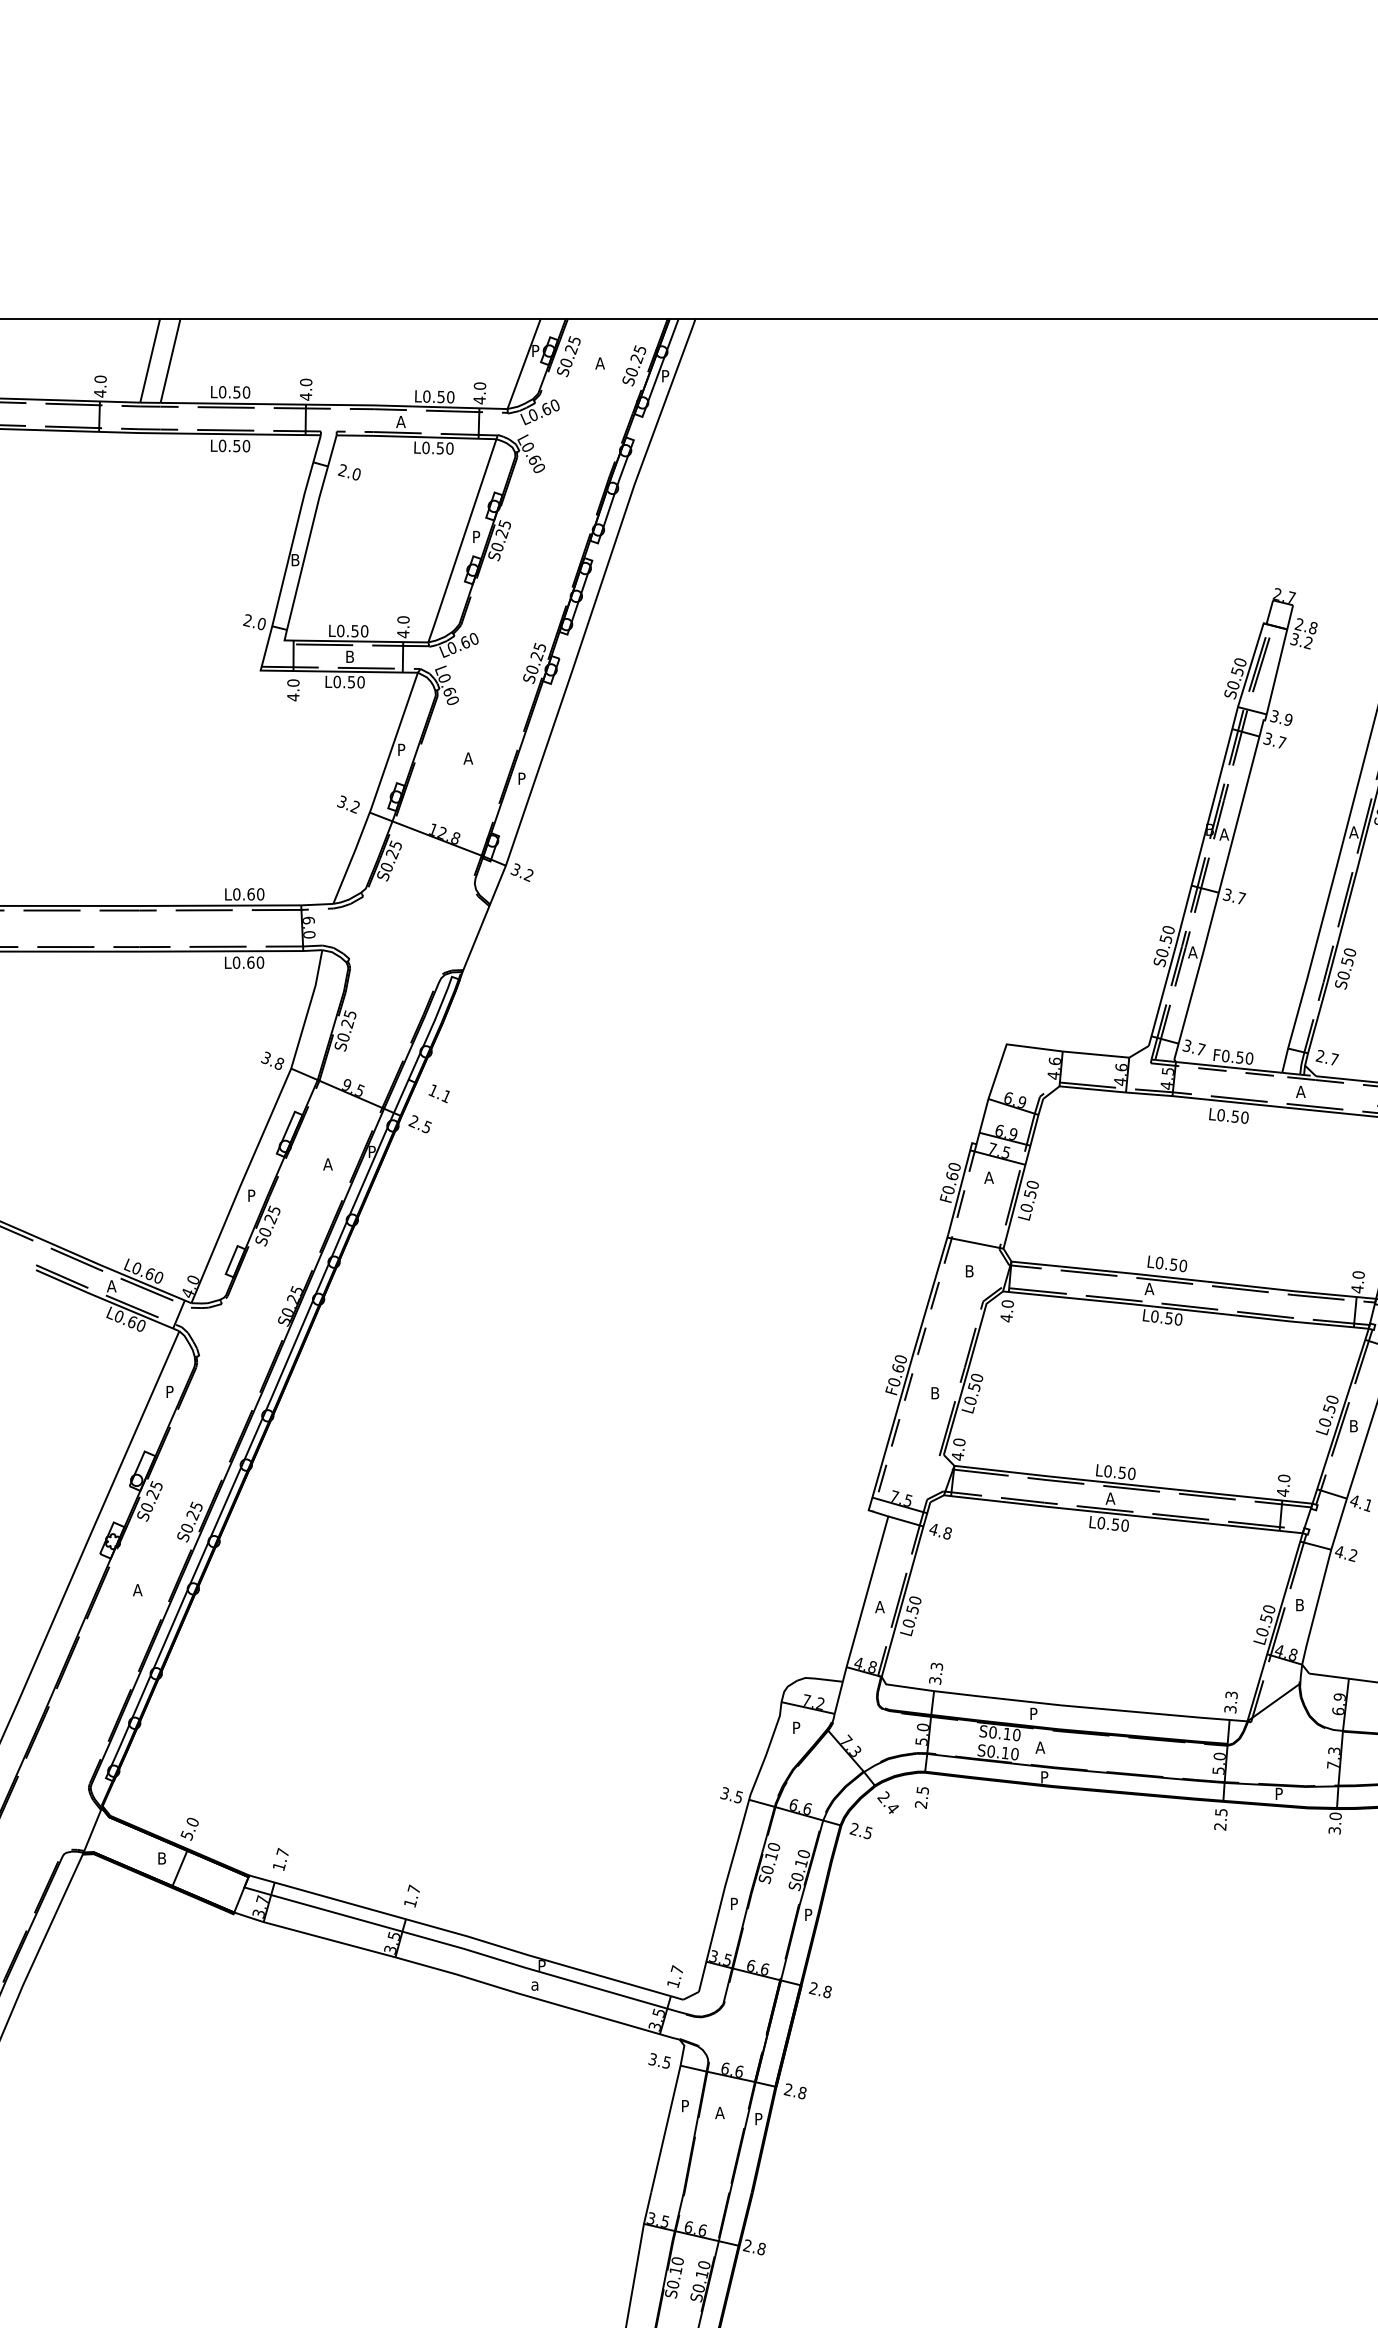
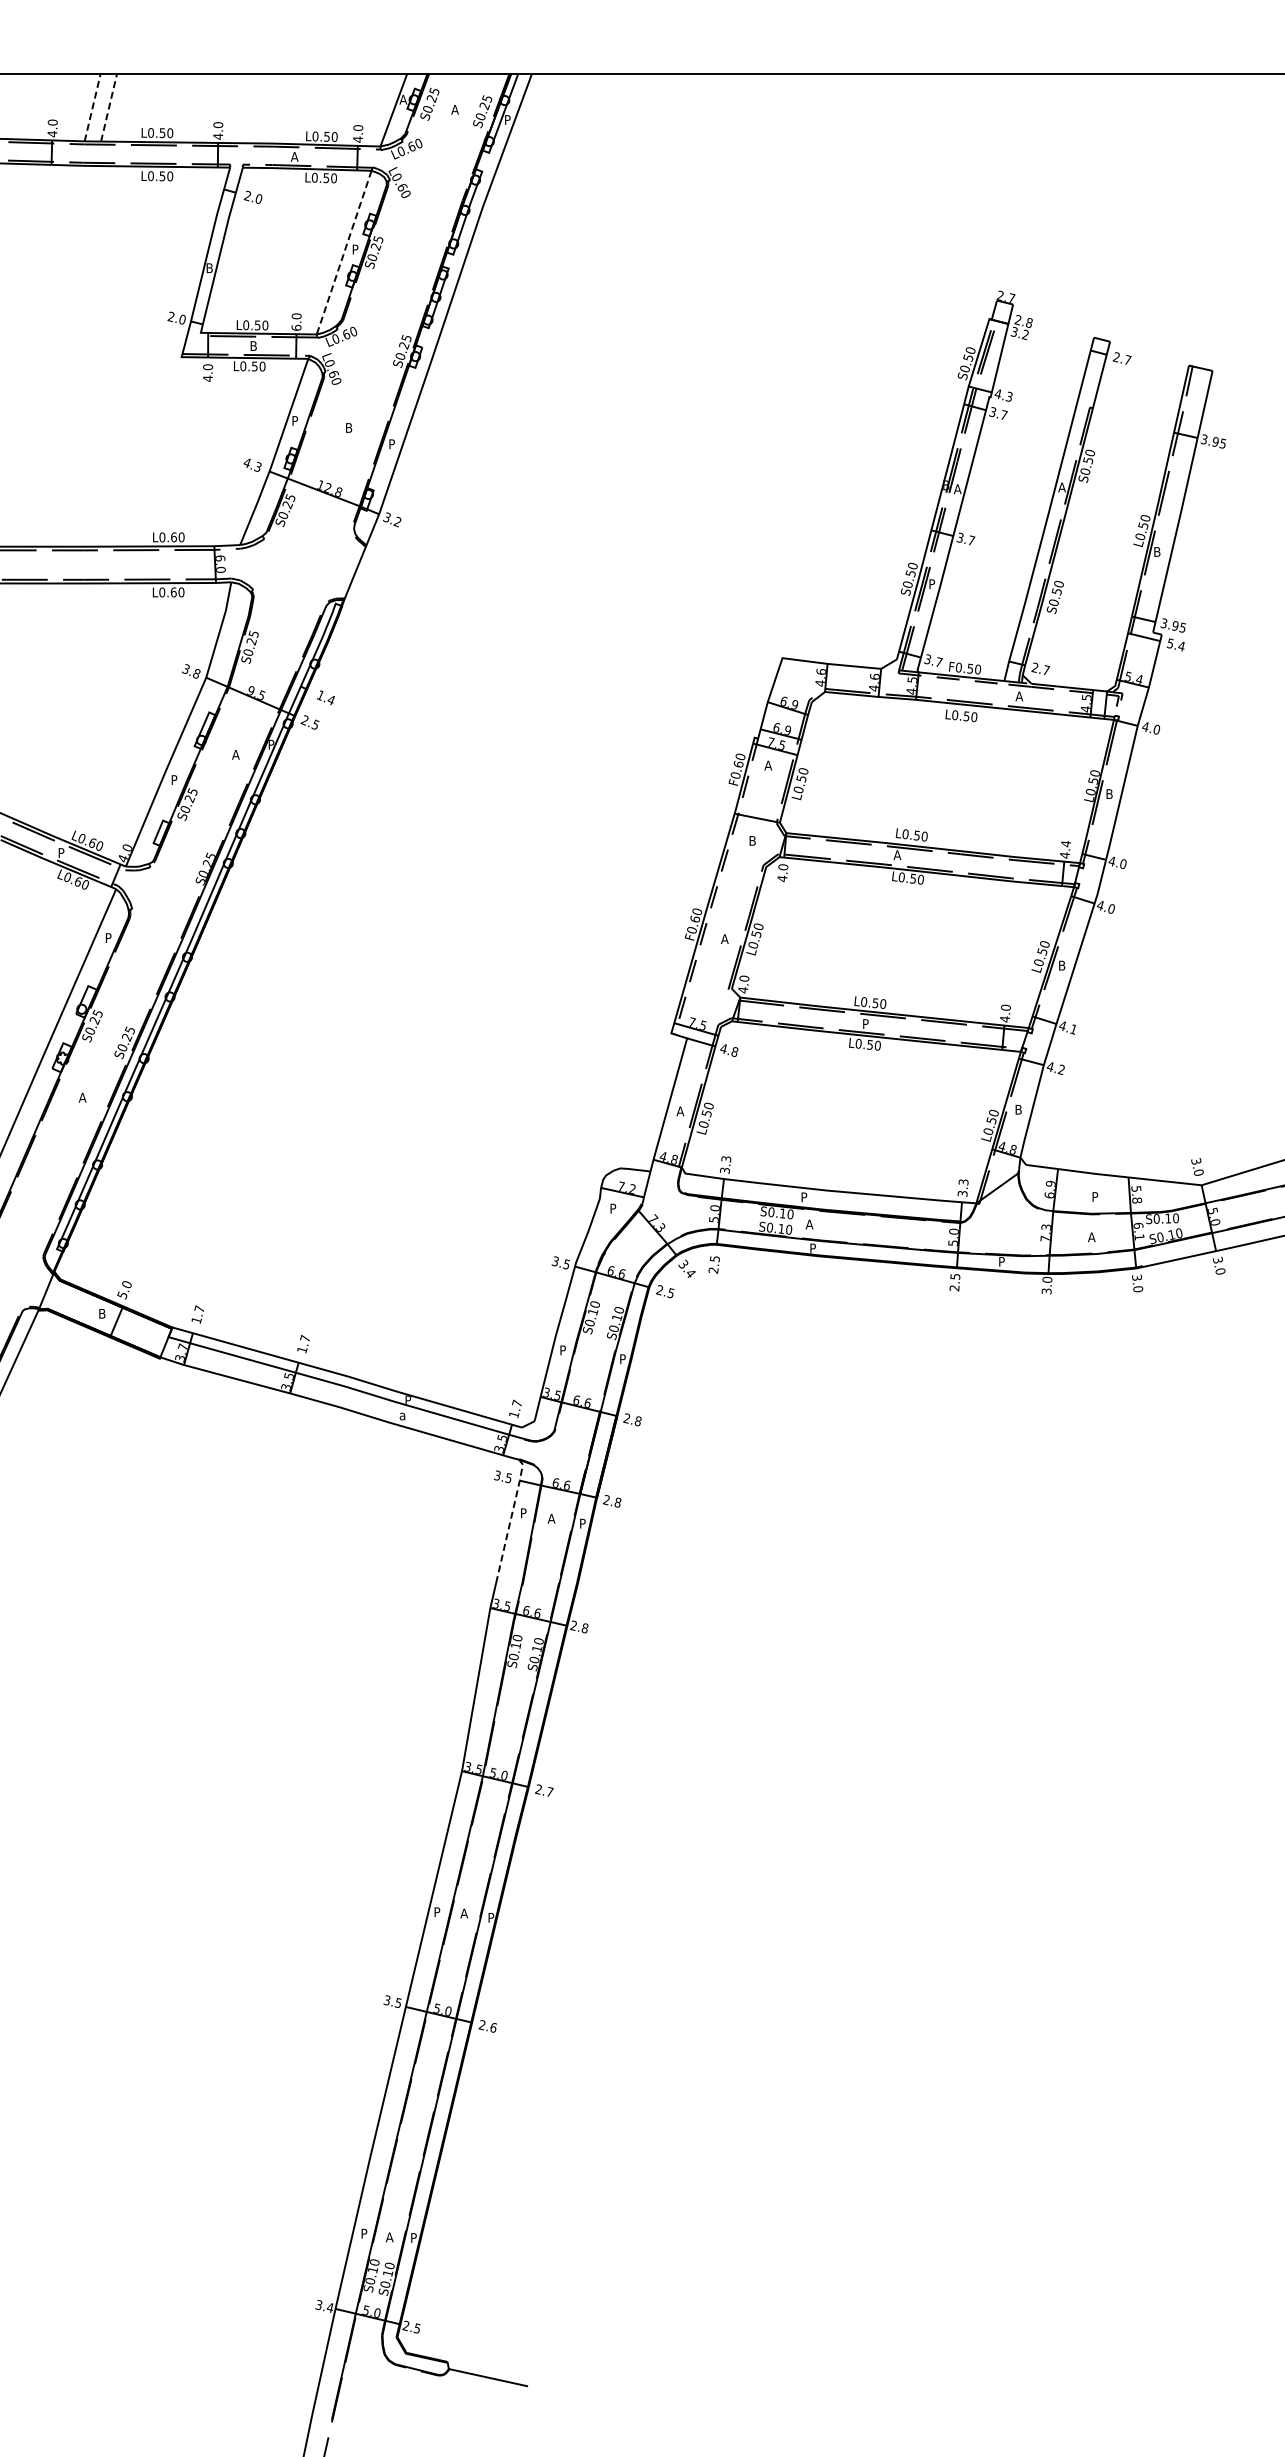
text: (536, 350) -> (403, 99), P -> A
line: (149, 360) -> (92, 107), solid -> dashed
line: (171, 360) -> (109, 107), solid -> dashed
line: (461, 541) -> (343, 253), solid -> dashed
text: (403, 633) -> (296, 327), 4.0 -> 6.0
text: (1281, 716) -> (1003, 394), 3.9 -> 4.3
text: (467, 757) -> (348, 427), A -> B
text: (348, 803) -> (252, 464), 3.2 -> 4.3
text: (1192, 951) -> (932, 583), A -> P
text: (445, 1096) -> (330, 700), 1.1 -> 1.4
text: (1358, 1274) -> (1065, 843), 4.0 -> 4.4
text: (111, 1285) -> (61, 852), A -> P
text: (934, 1392) -> (724, 938), B -> A
text: (1109, 1498) -> (865, 1023), A -> P
text: (883, 1797) -> (683, 1264), 2.4 -> 3.4
line: (668, 2113) -> (510, 1519), solid -> dashed

